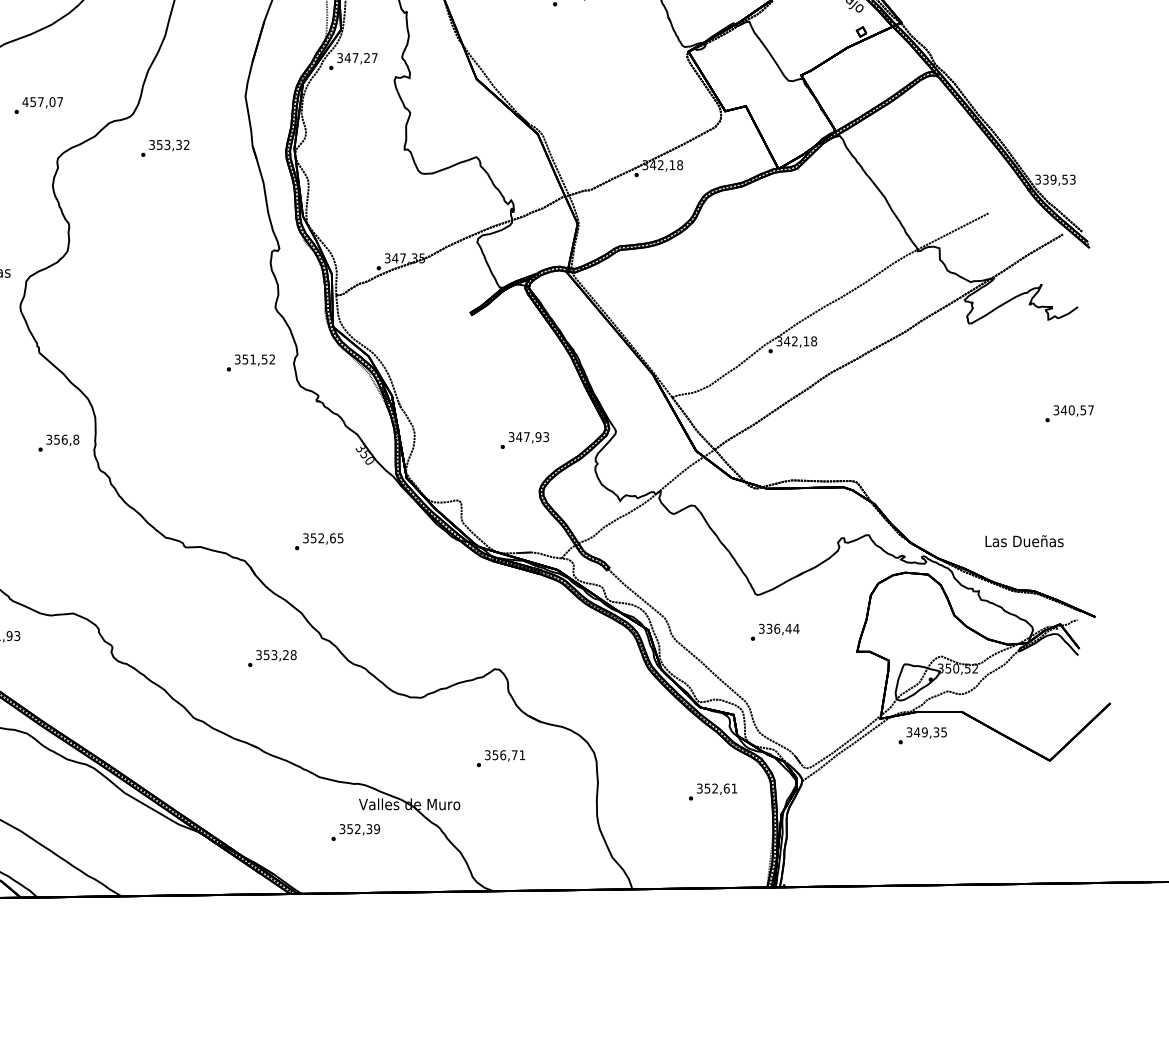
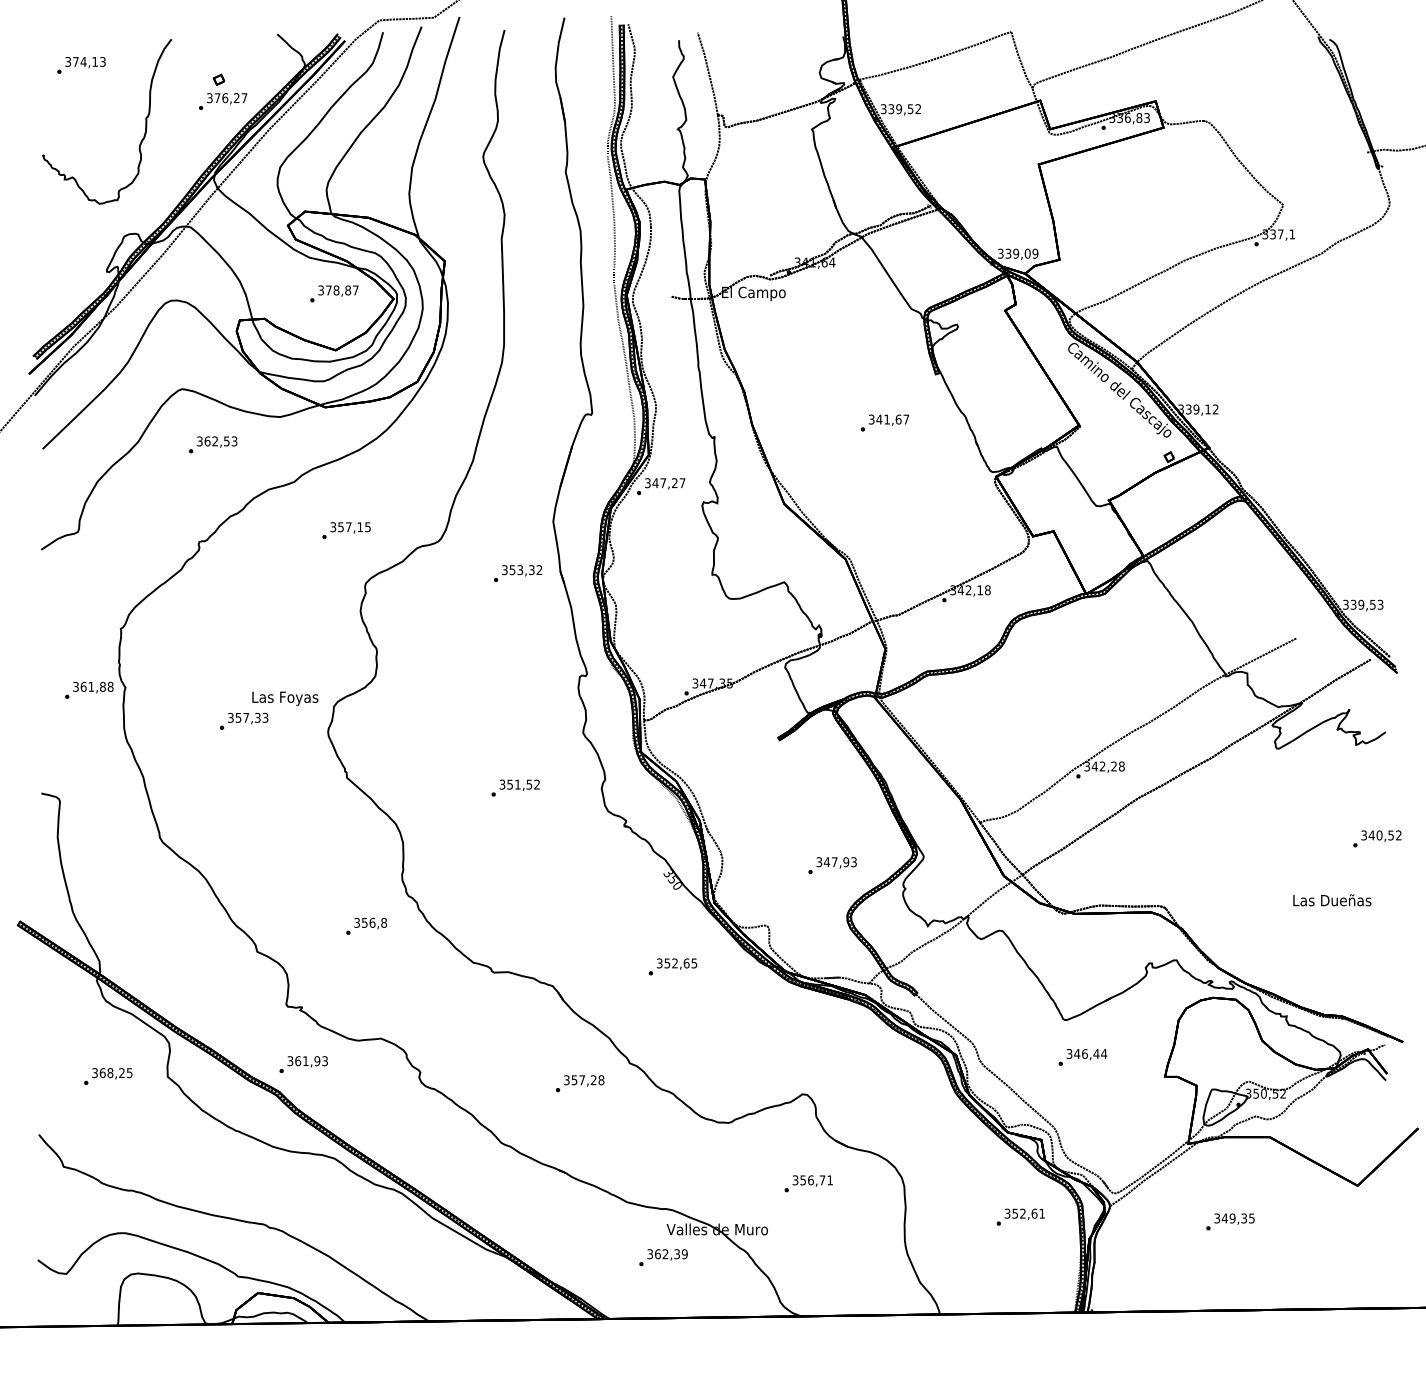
text: (42, 102) -> (350, 527), 457,07 -> 357,15
text: (165, 148) -> (518, 573), moved
text: (805, 341) -> (1113, 766), 342,18 -> 342,28
text: (250, 362) -> (515, 787), moved
text: (1090, 410) -> (1398, 835), 340,57 -> 340,52
text: (58, 442) -> (366, 925), moved
text: (318, 541) -> (672, 966), moved
text: (1024, 541) -> (1332, 900), moved
text: (769, 629) -> (1077, 1054), 336,44 -> 346,44
text: (274, 655) -> (582, 1080), 353,28 -> 357,28
text: (922, 735) -> (1230, 1221), moved
text: (349, 829) -> (657, 1254), 352,39 -> 362,39

